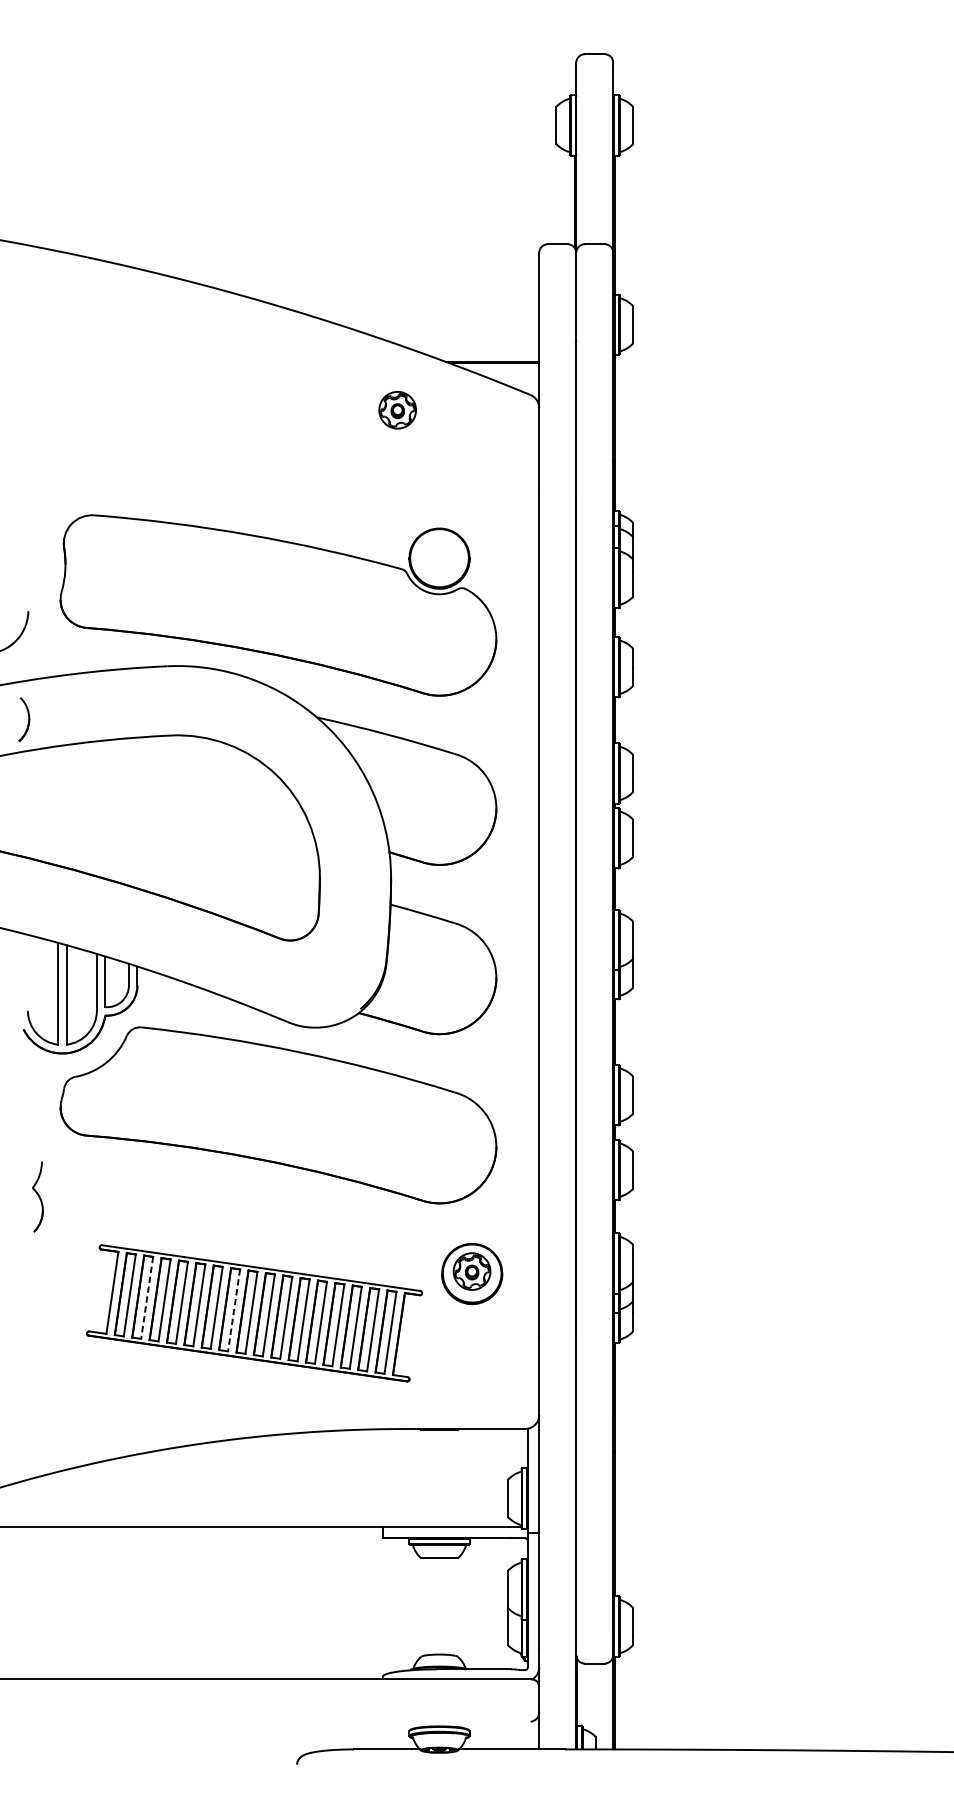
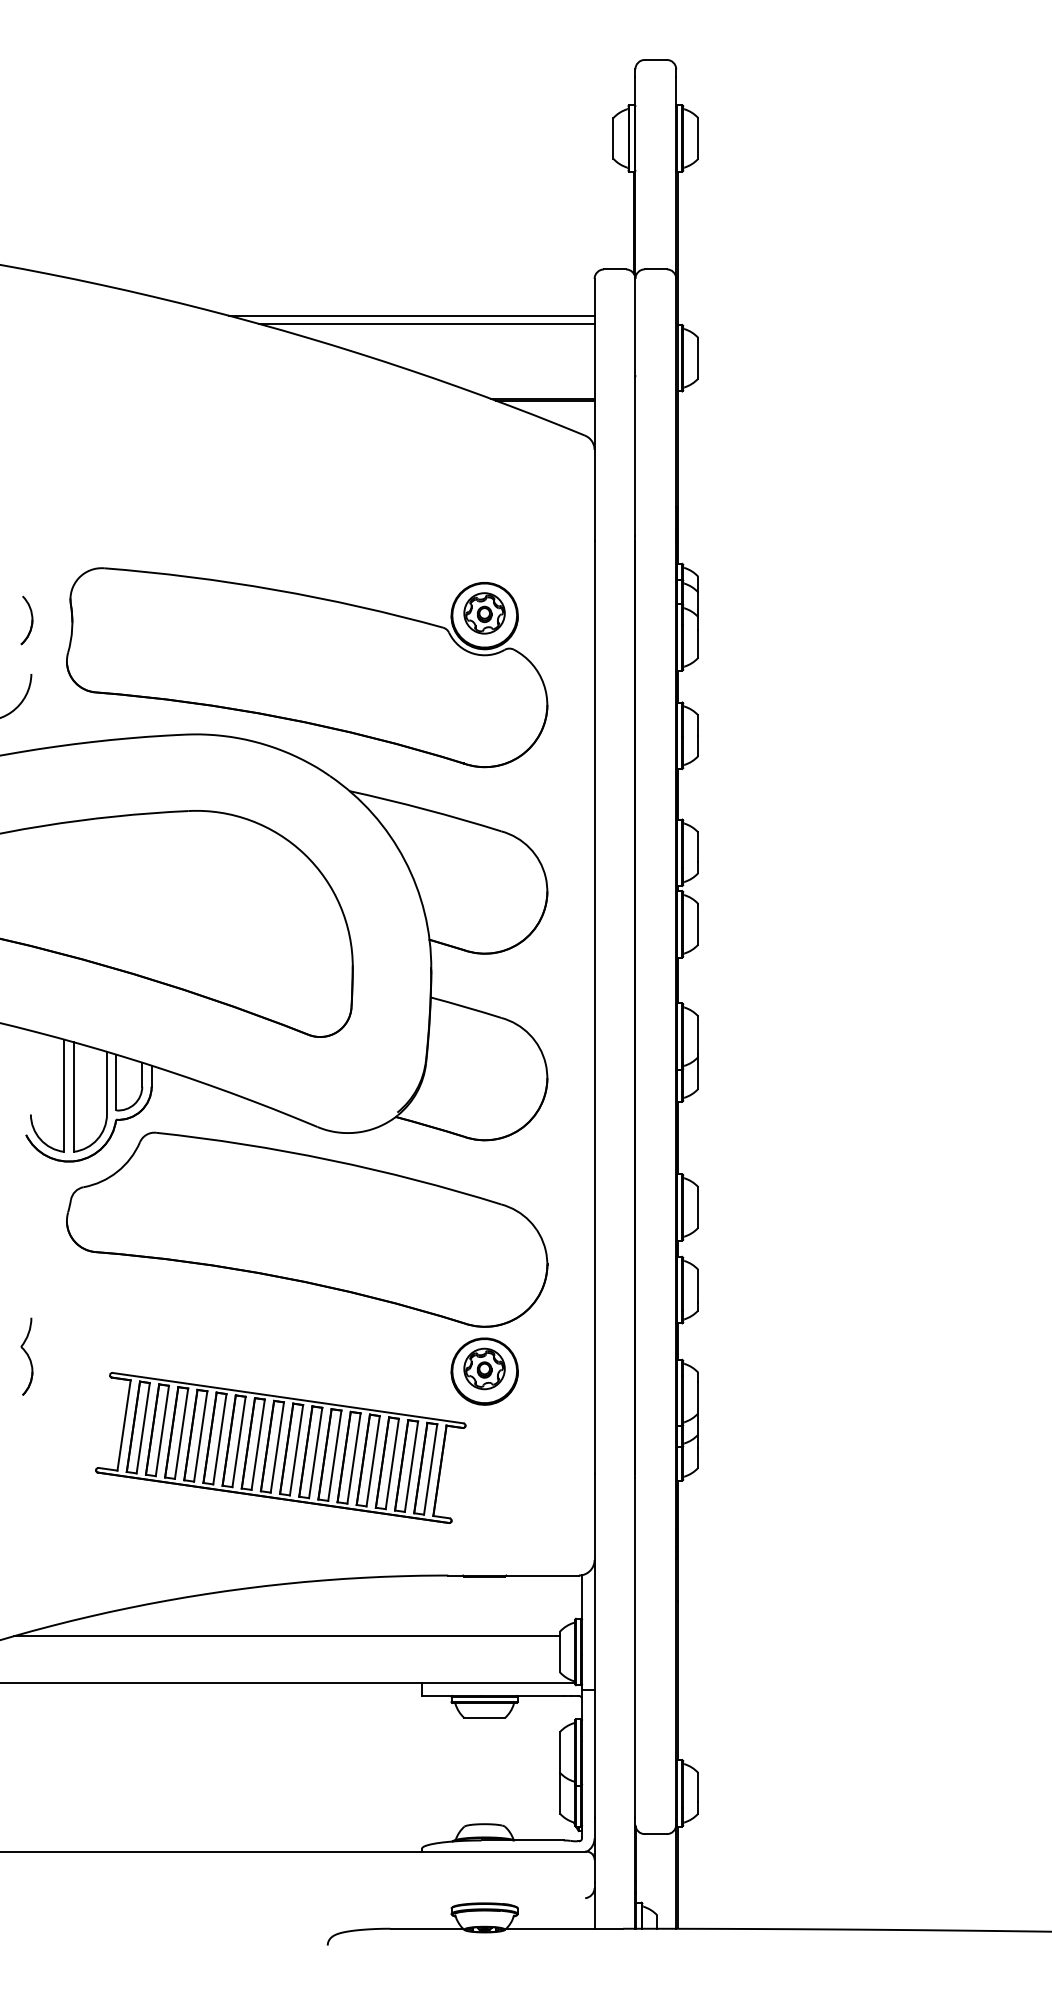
line: (373, 286) -> (411, 315), added
line: (386, 293) -> (426, 323), added
part: (397, 410) -> (484, 613), moved
part: (23, 719) -> (26, 620), moved
part: (37, 1196) -> (26, 1356), moved
part: (472, 1273) -> (484, 1371), moved
line: (147, 1297) -> (162, 1430), dashed -> solid
line: (234, 1310) -> (258, 1444), dashed -> solid
line: (259, 1484) -> (286, 1636), added

